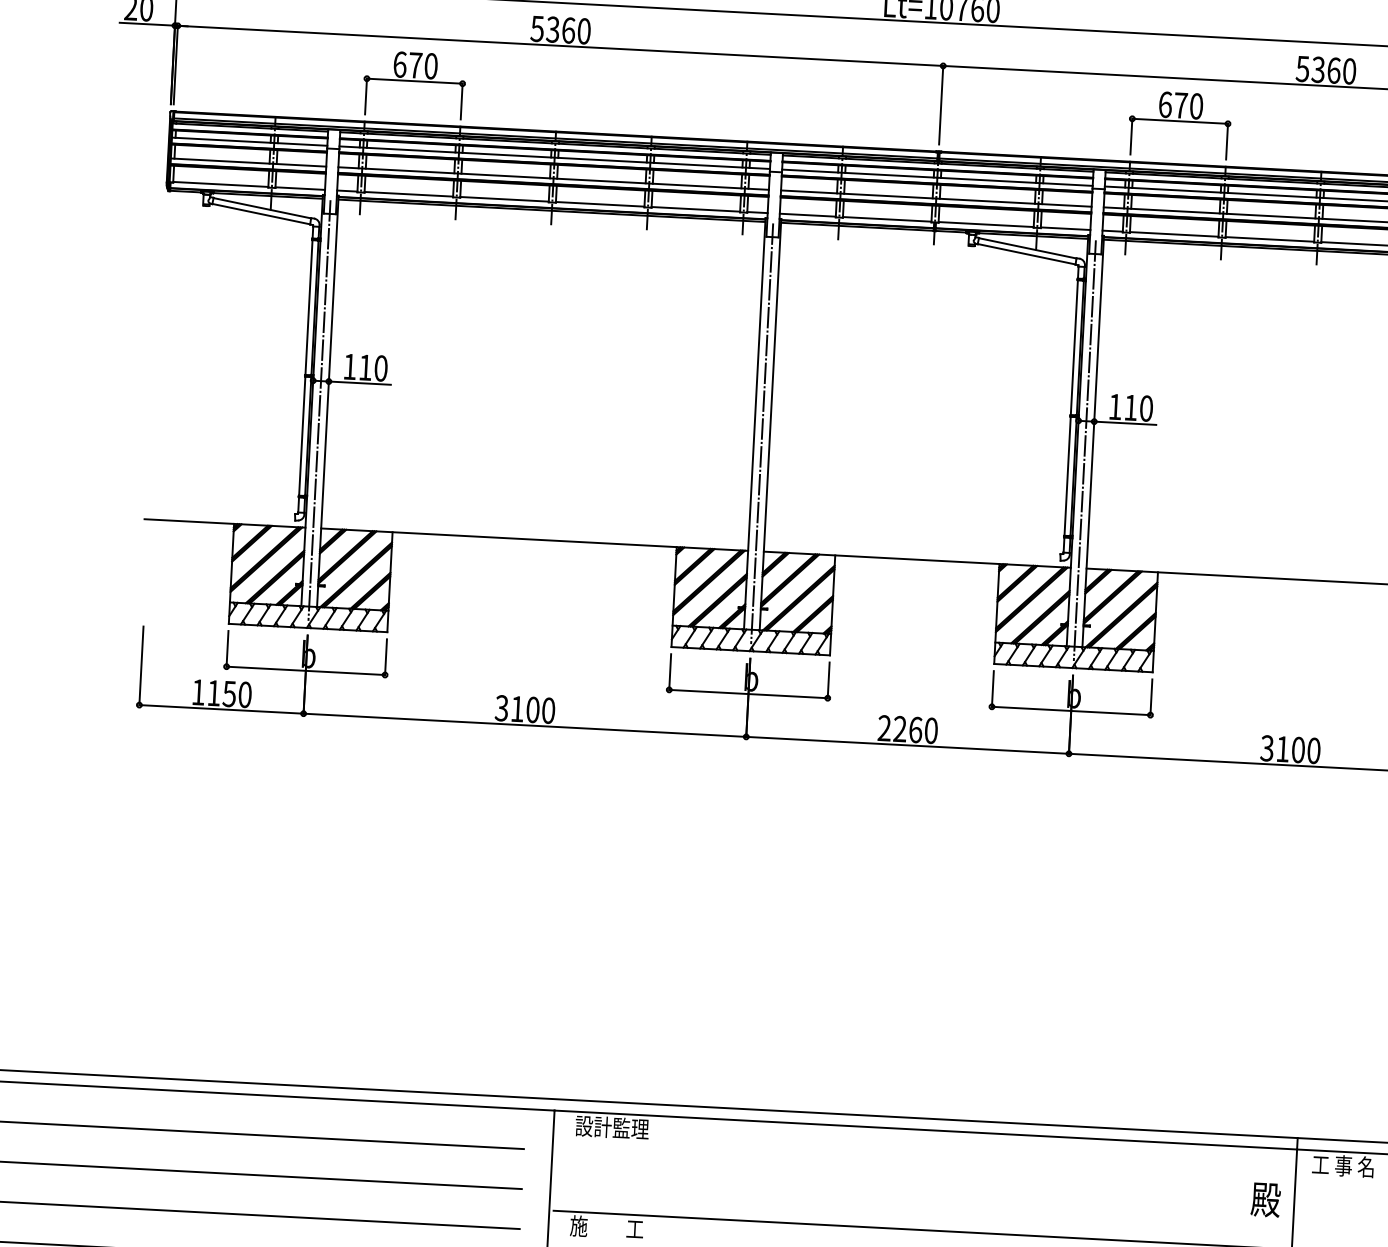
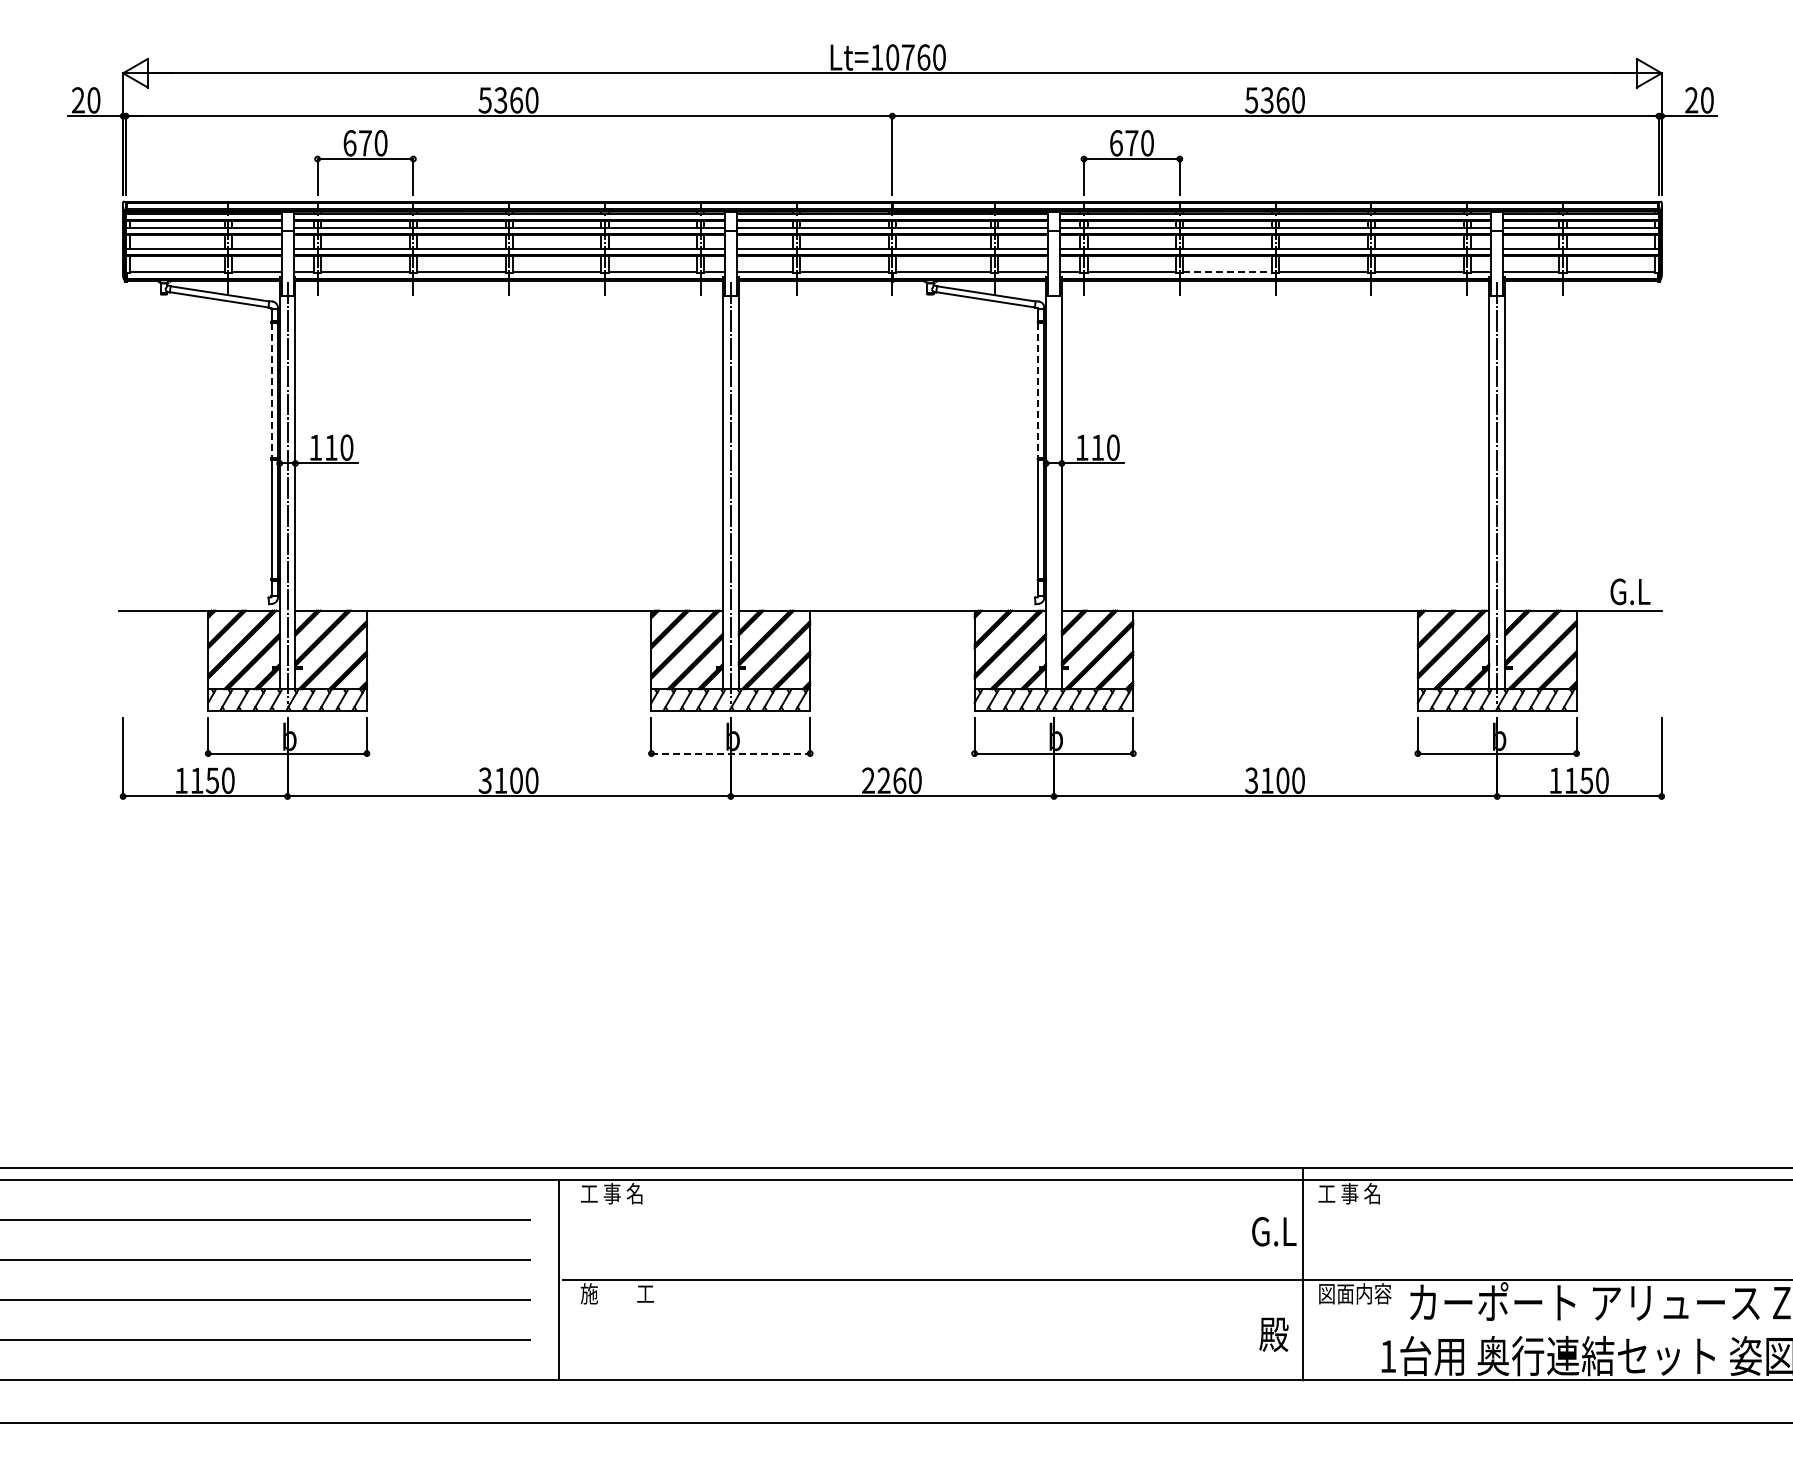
line: (1270, 239) -> (1228, 272), solid -> dashed
line: (308, 308) -> (271, 391), solid -> dashed
line: (1074, 348) -> (1038, 391), solid -> dashed
line: (1084, 450) -> (1053, 492), removed
line: (749, 693) -> (731, 753), solid -> dashed
text: (612, 1127) -> (617, 1193), 設計監理 -> 工 事 名
text: (1266, 1199) -> (1274, 1231), 殿 -> G.L

